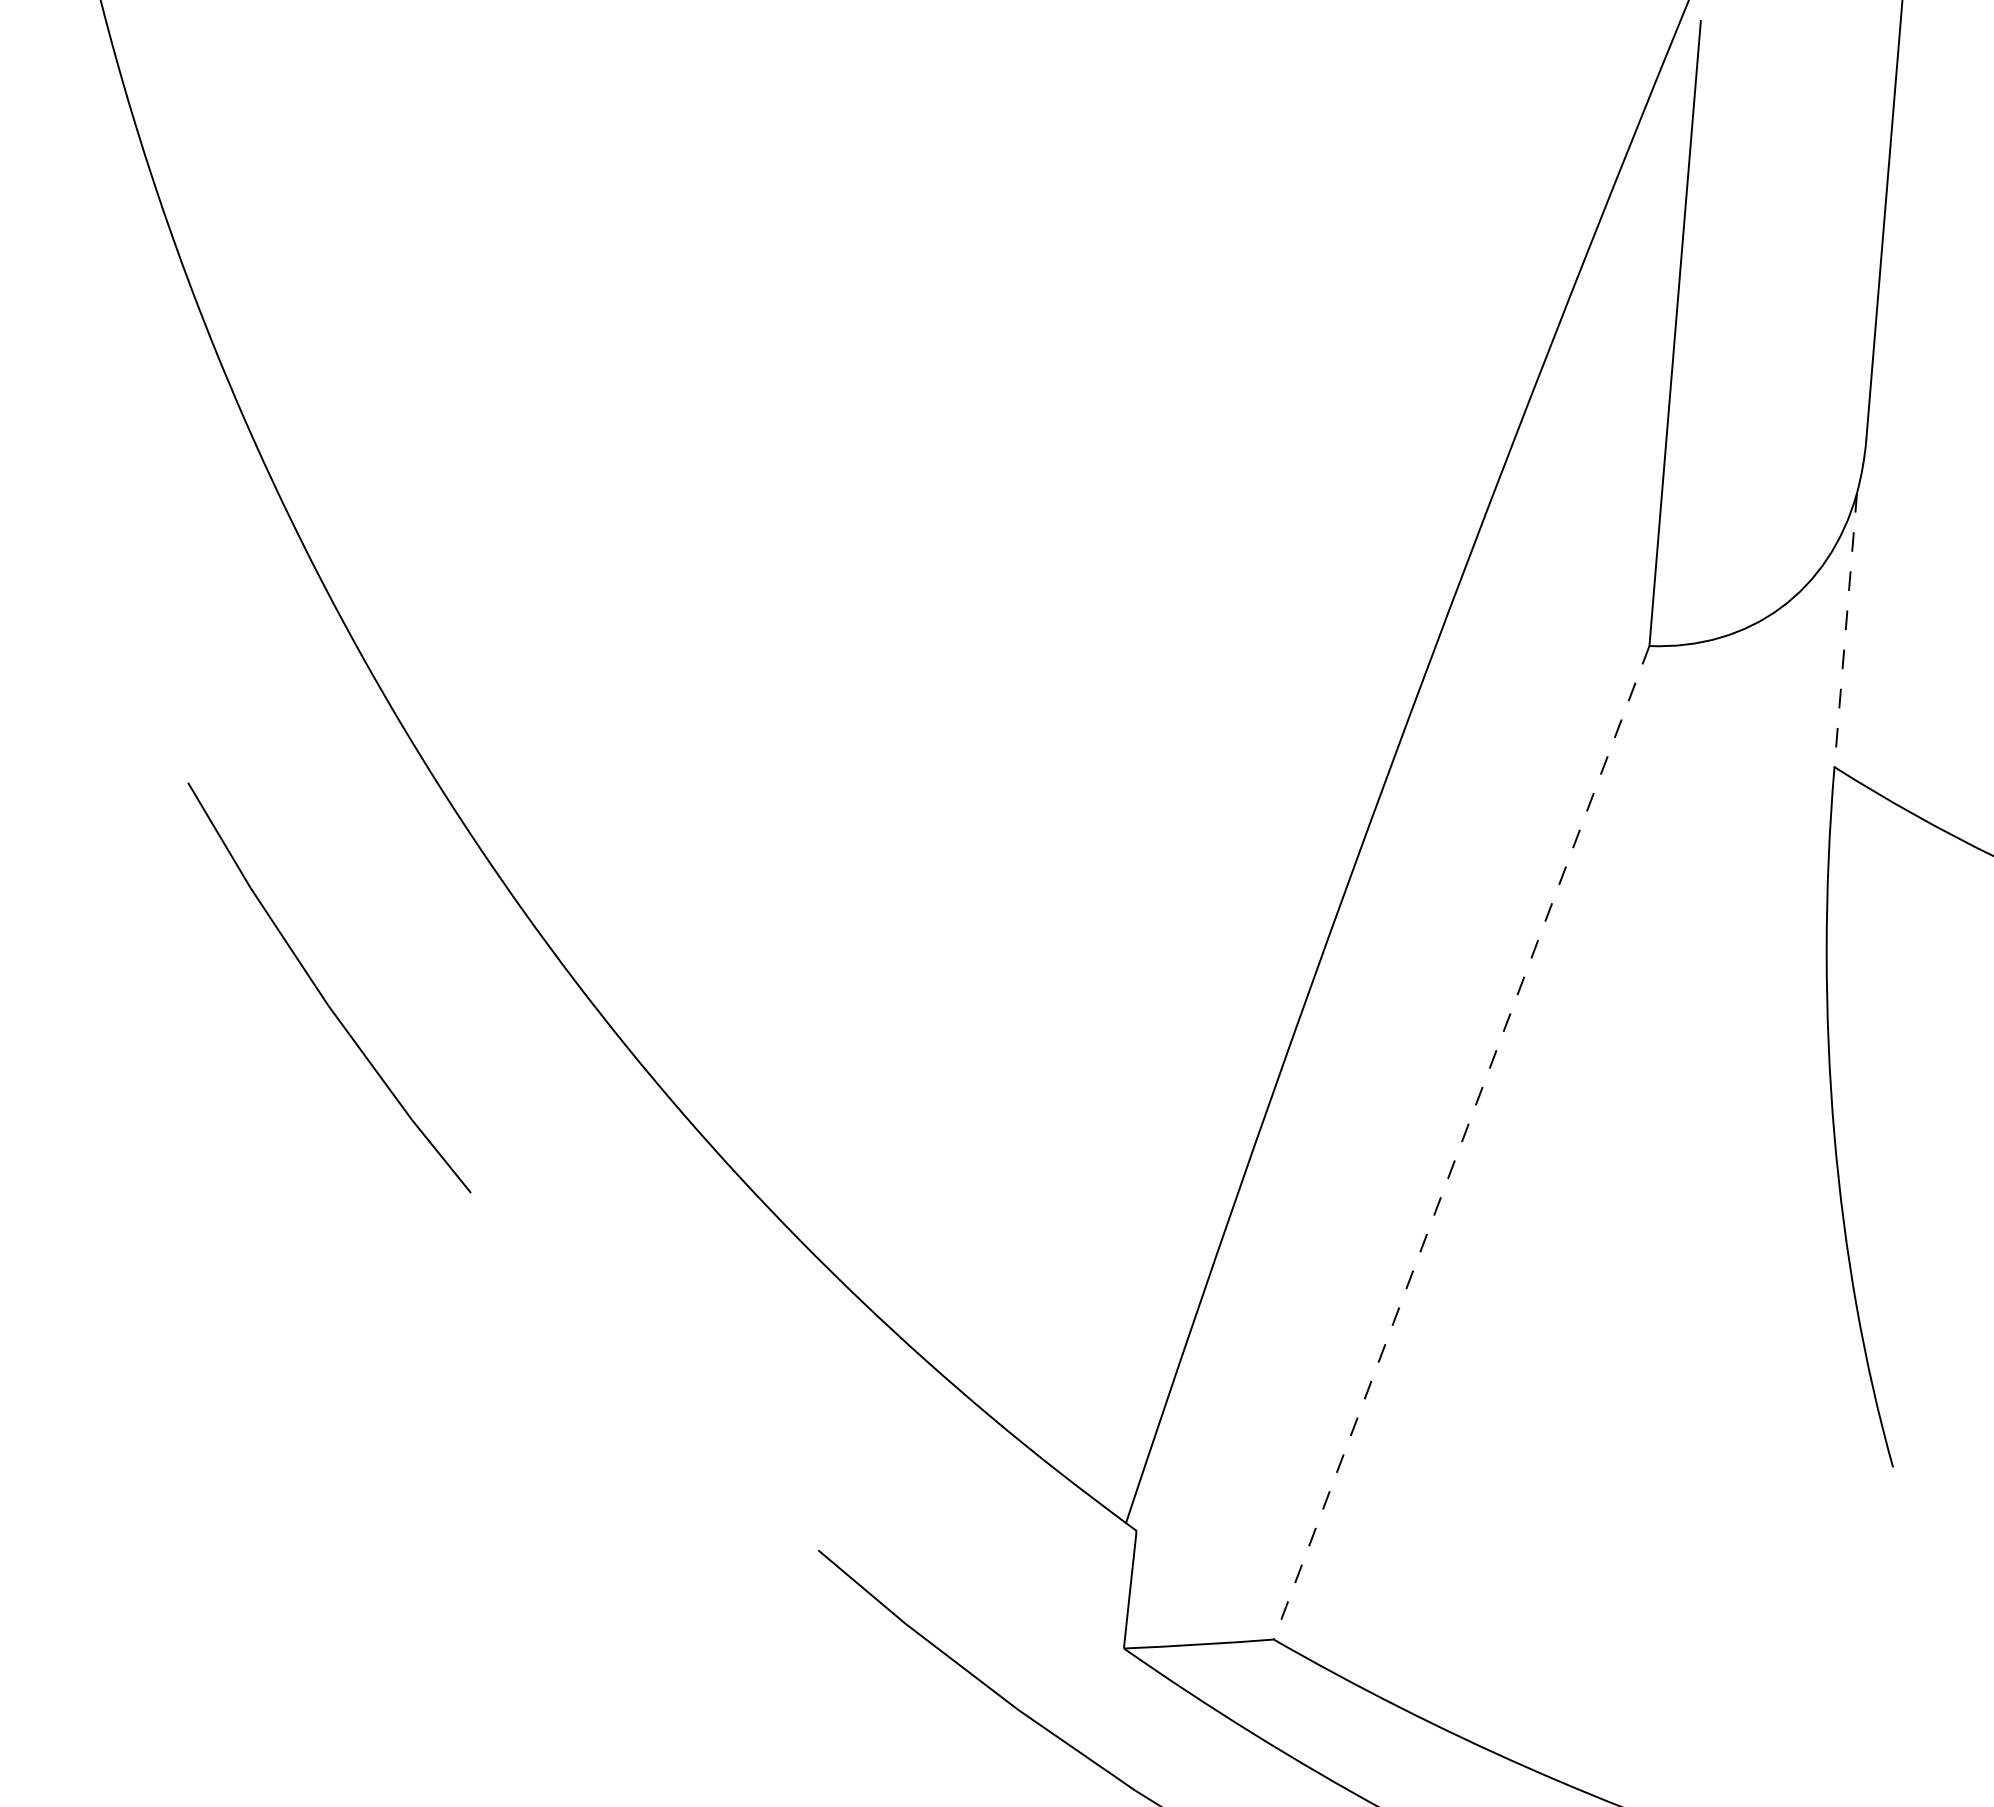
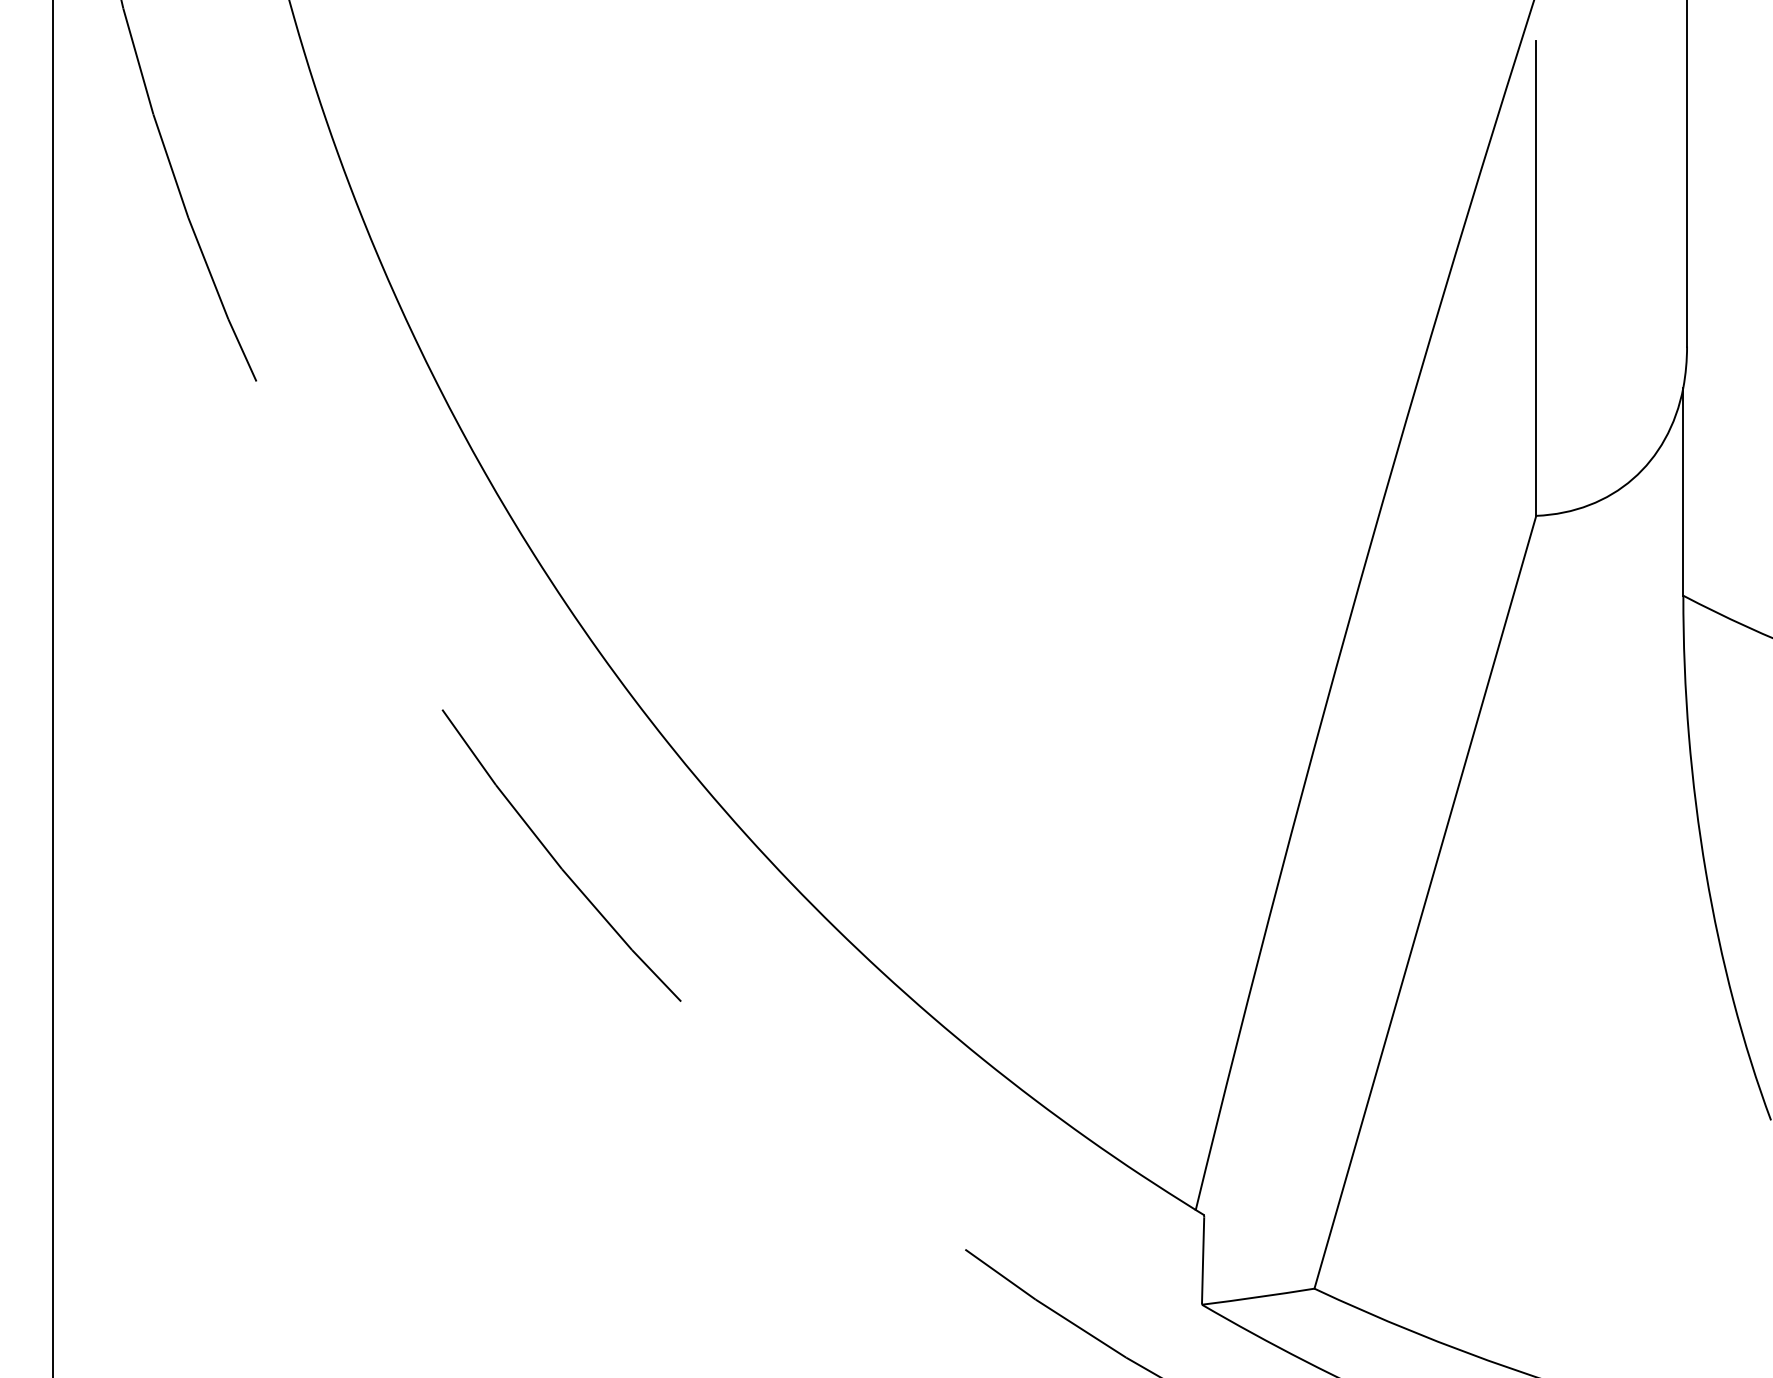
line: (1845, 631) -> (1683, 492), dashed -> solid
line: (1461, 1143) -> (1425, 902), dashed -> solid

